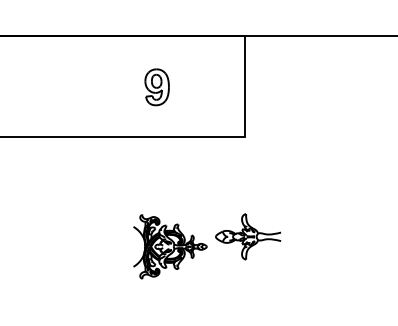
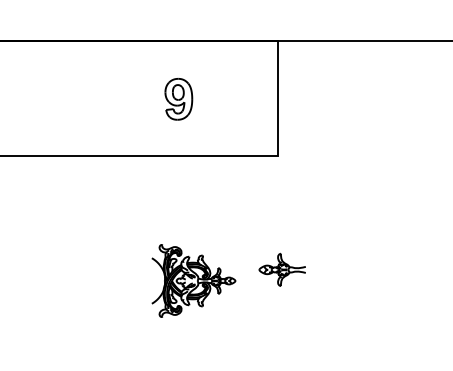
part: (247, 237) -> (281, 270), size x0.62

